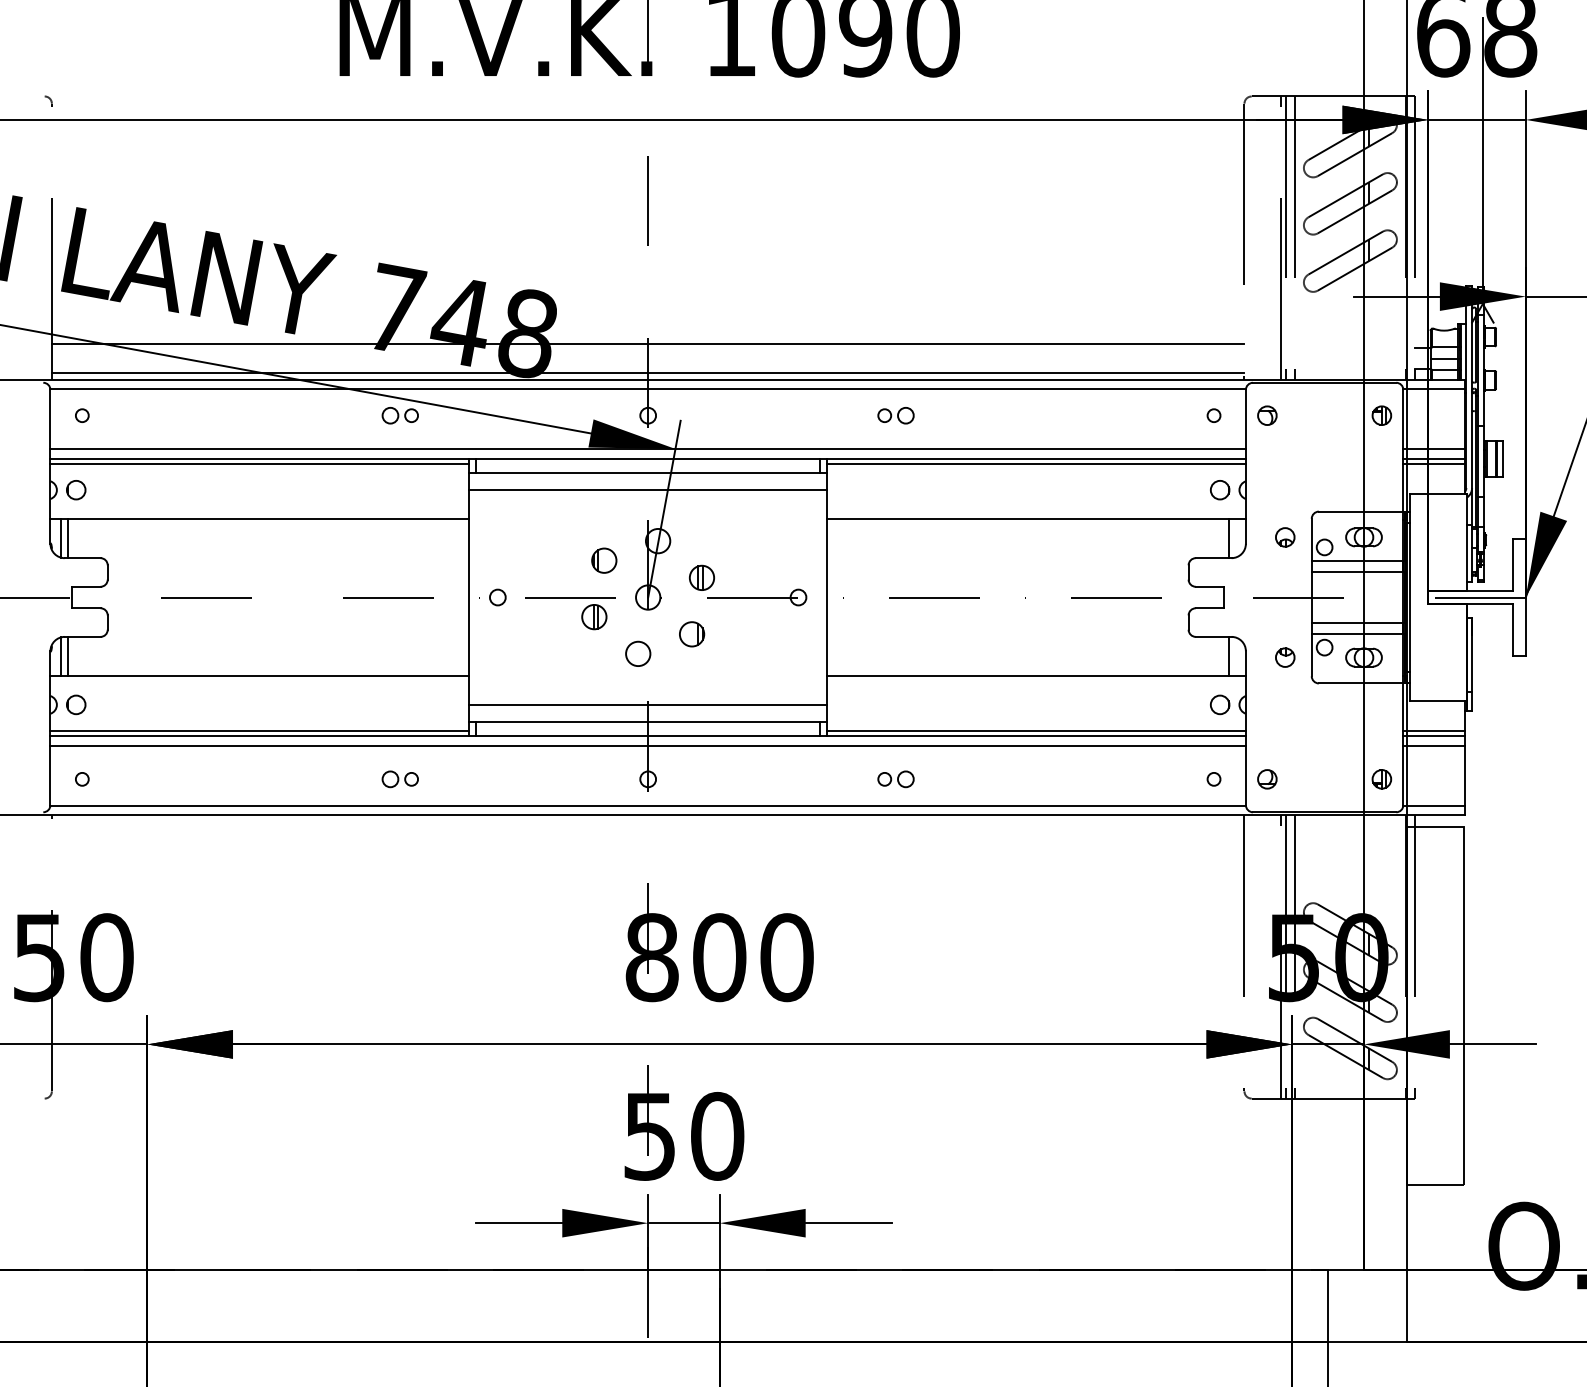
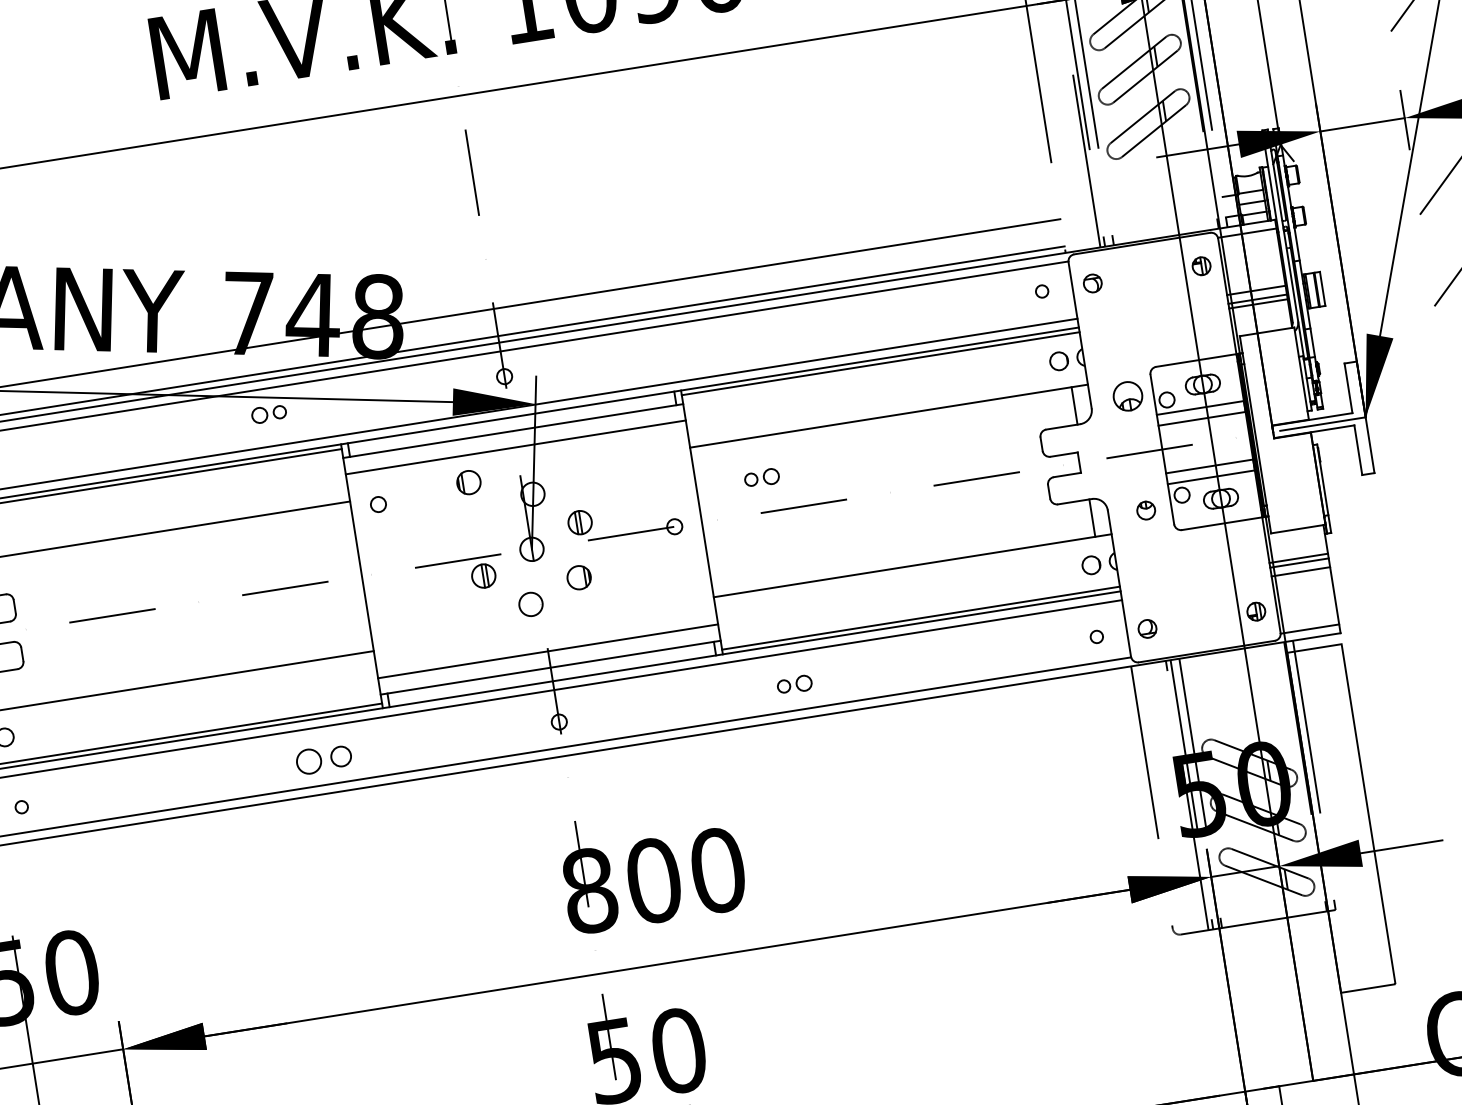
part: (895, 415) -> (761, 477), moved
part: (1285, 537) -> (1128, 396), size x1.6
part: (604, 560) -> (469, 482), moved
circle: (497, 597) -> (378, 504), moved
part: (399, 779) -> (323, 759), size x1.6

